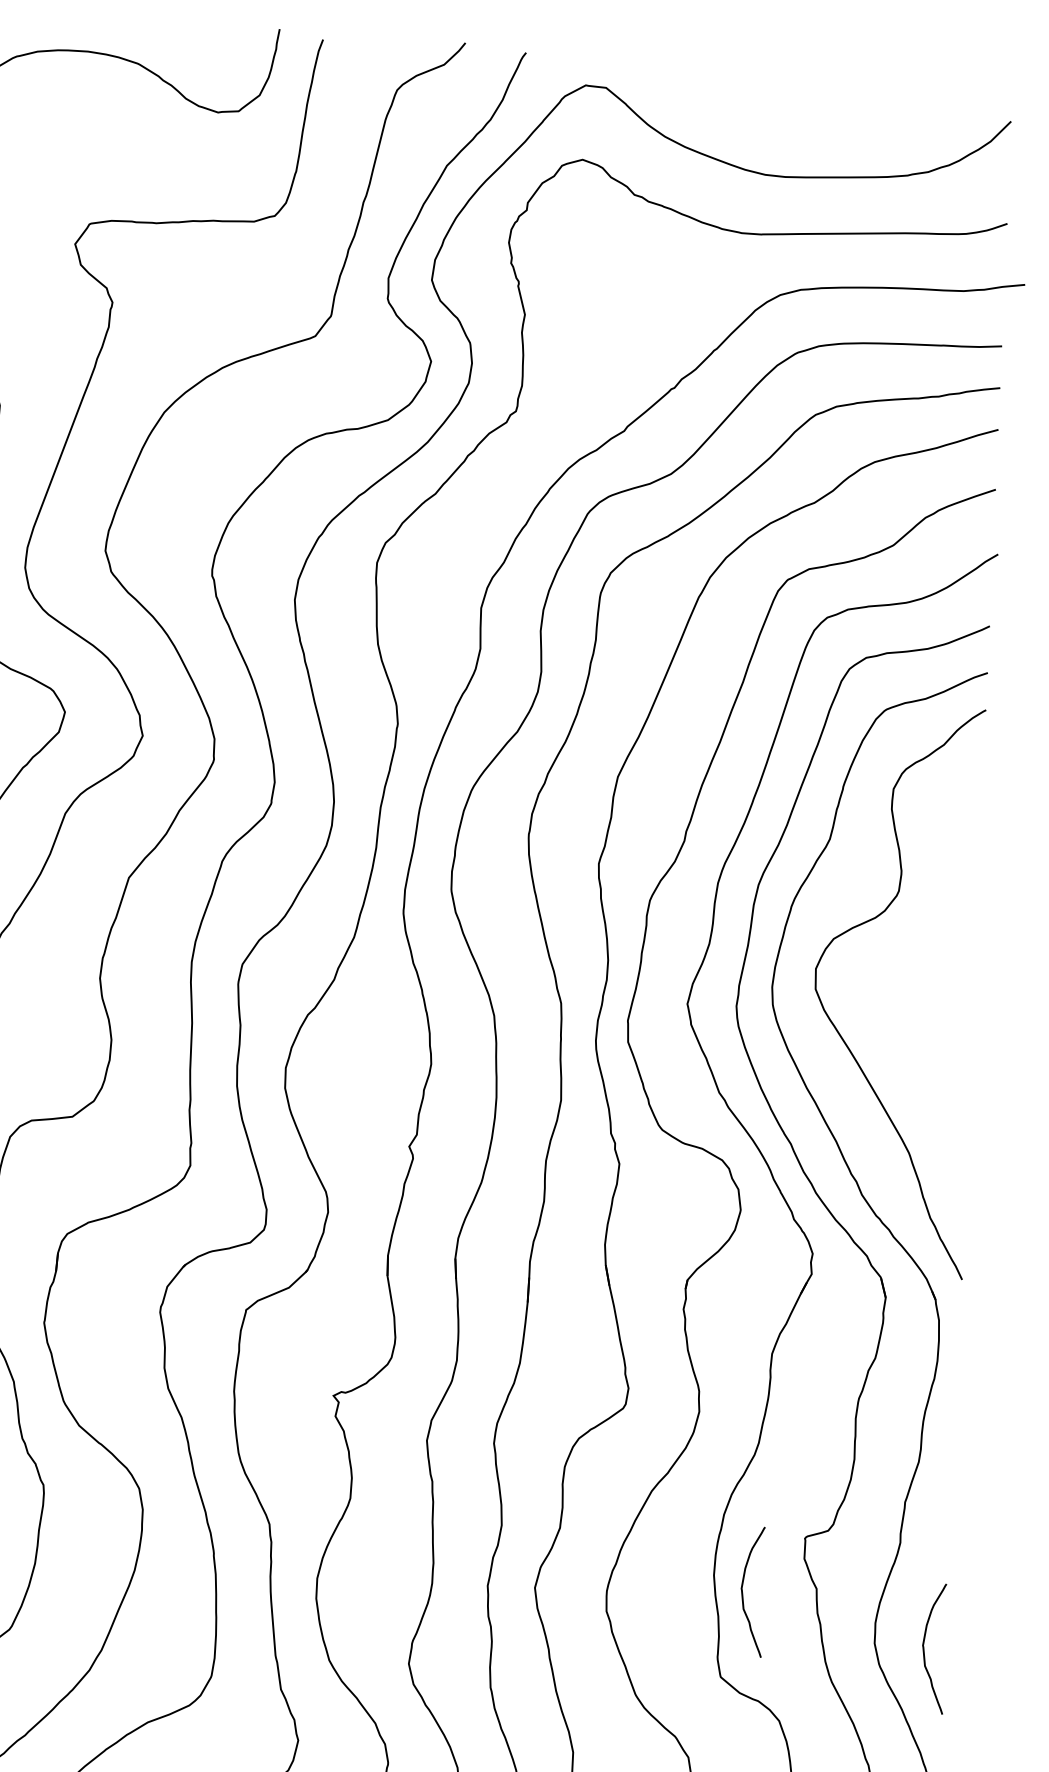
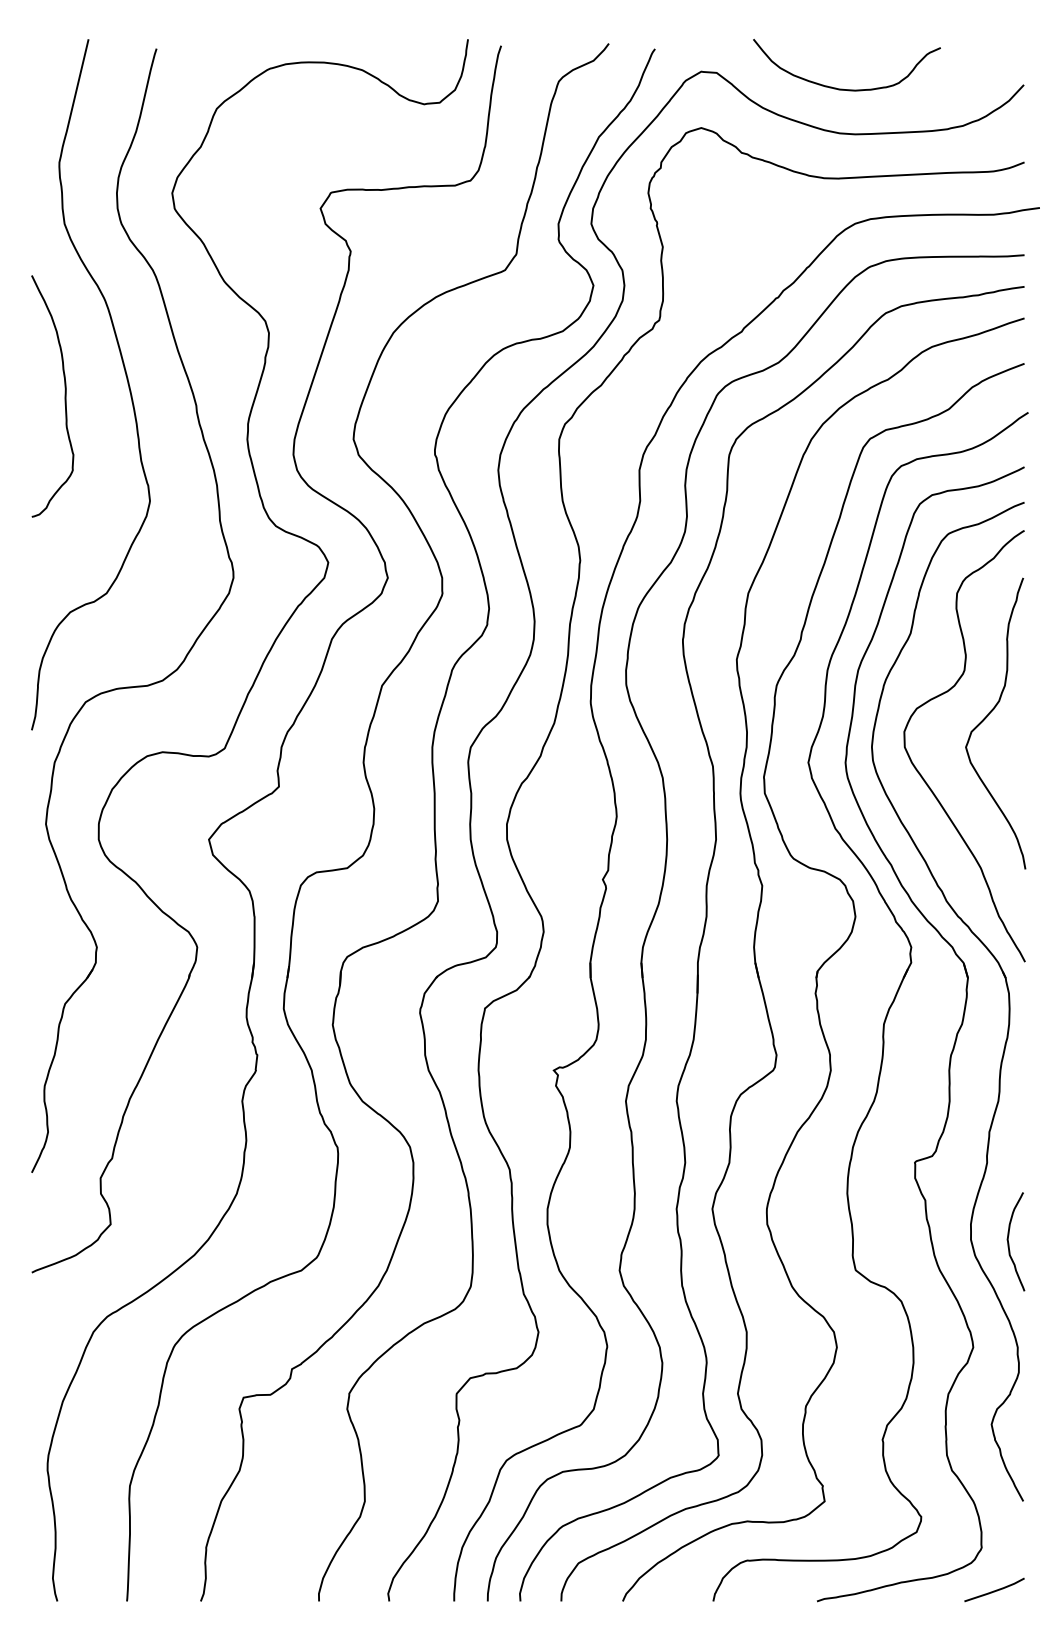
curve: (771, 115) -> (842, 88), added
curve: (926, 954) -> (987, 717), added
curve: (743, 1593) -> (870, 1206), removed

